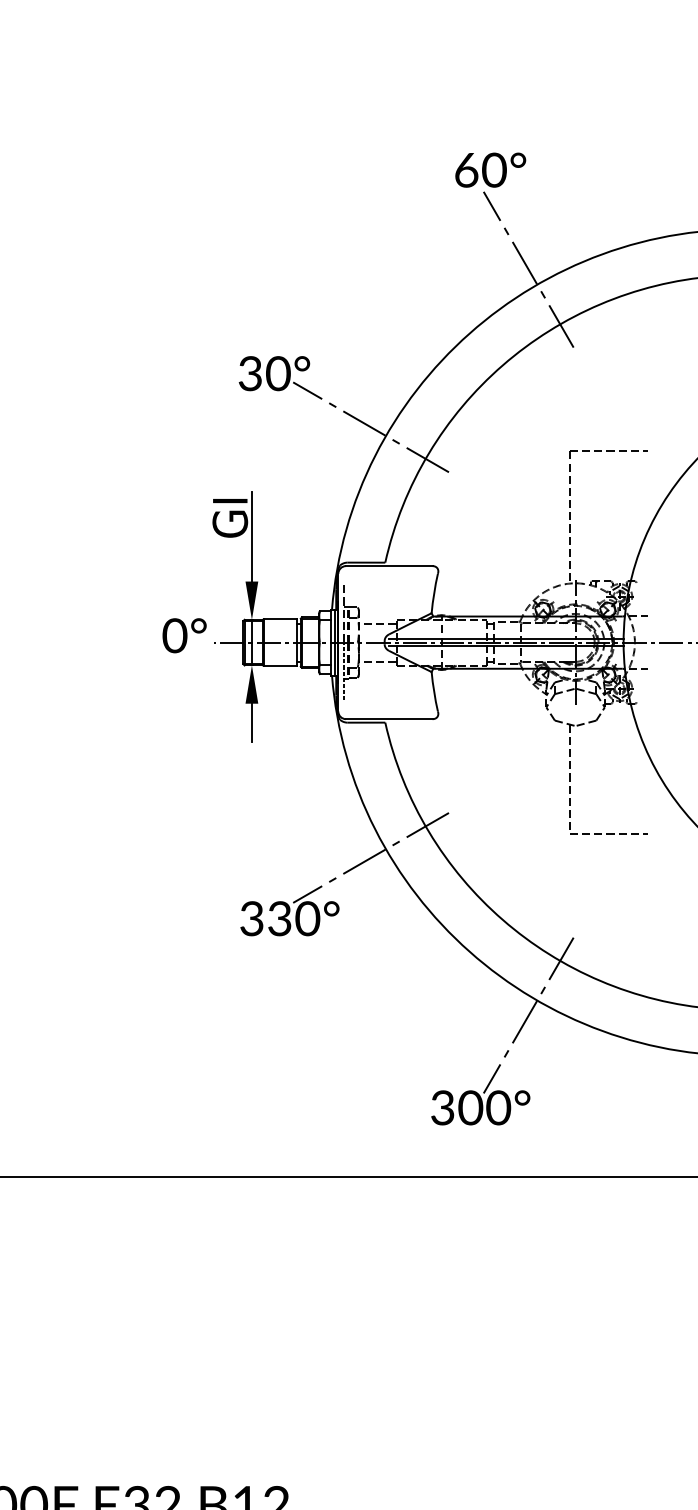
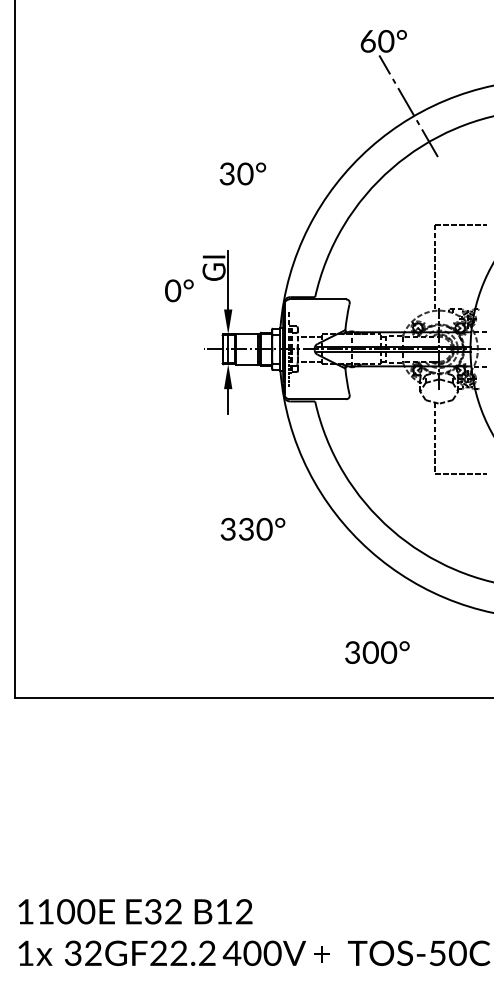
line: (370, 426) -> (305, 208), removed
text: (184, 635) -> (179, 290), moved
line: (370, 857) -> (305, 489), removed
line: (528, 1015) -> (408, 592), removed

